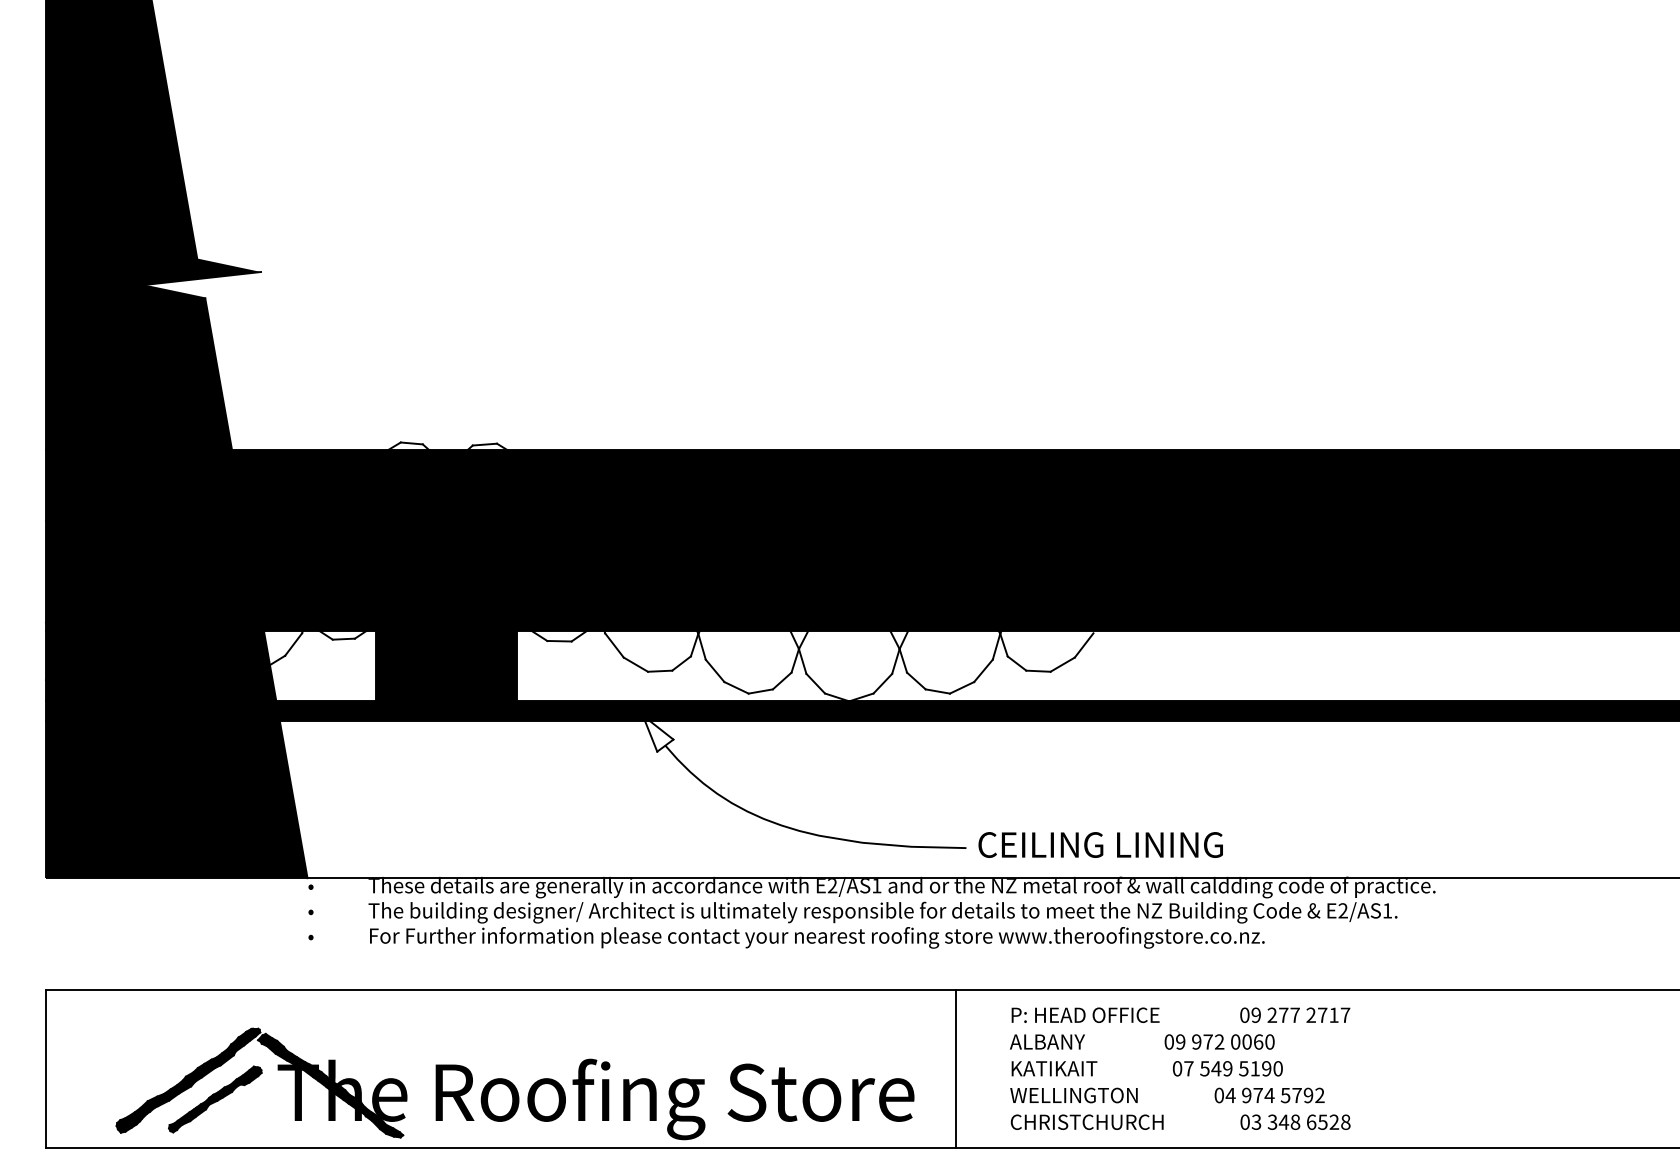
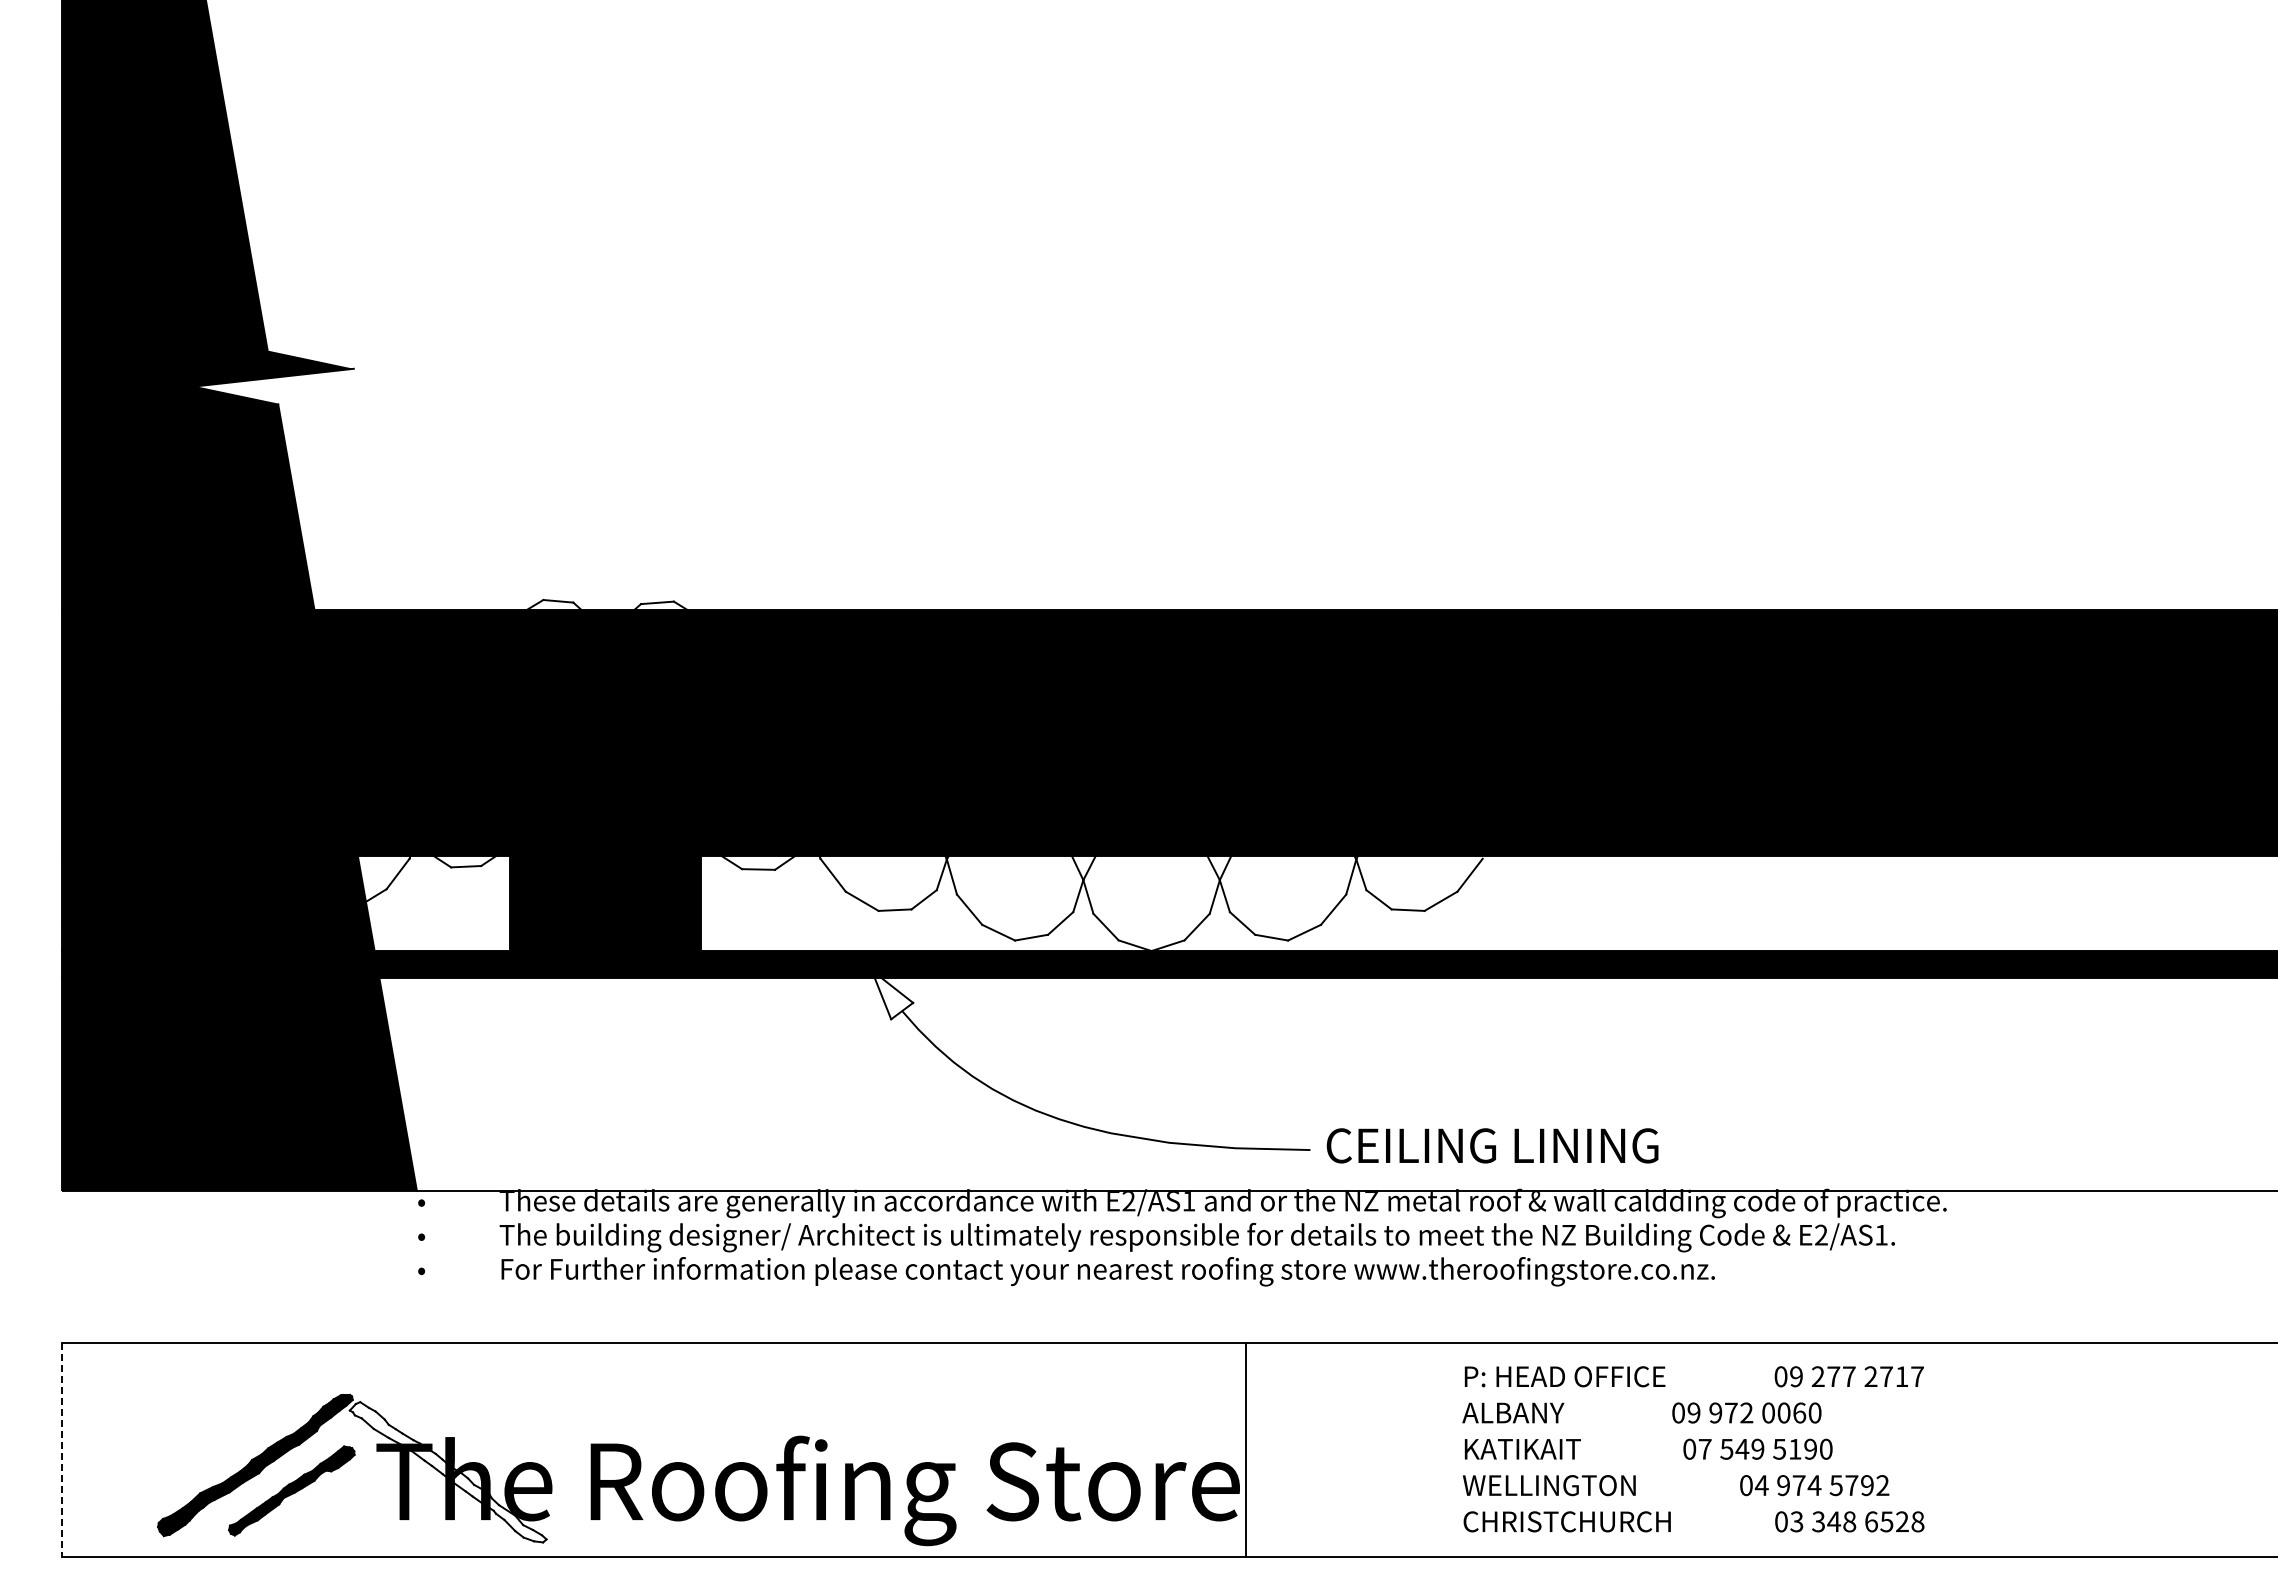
line: (956, 1068) -> (1245, 1449), moved
text: (1180, 1068) -> (1693, 1449), moved
line: (46, 1069) -> (62, 1450), solid -> dashed
fill: (330, 1085) -> (447, 1472), removed

